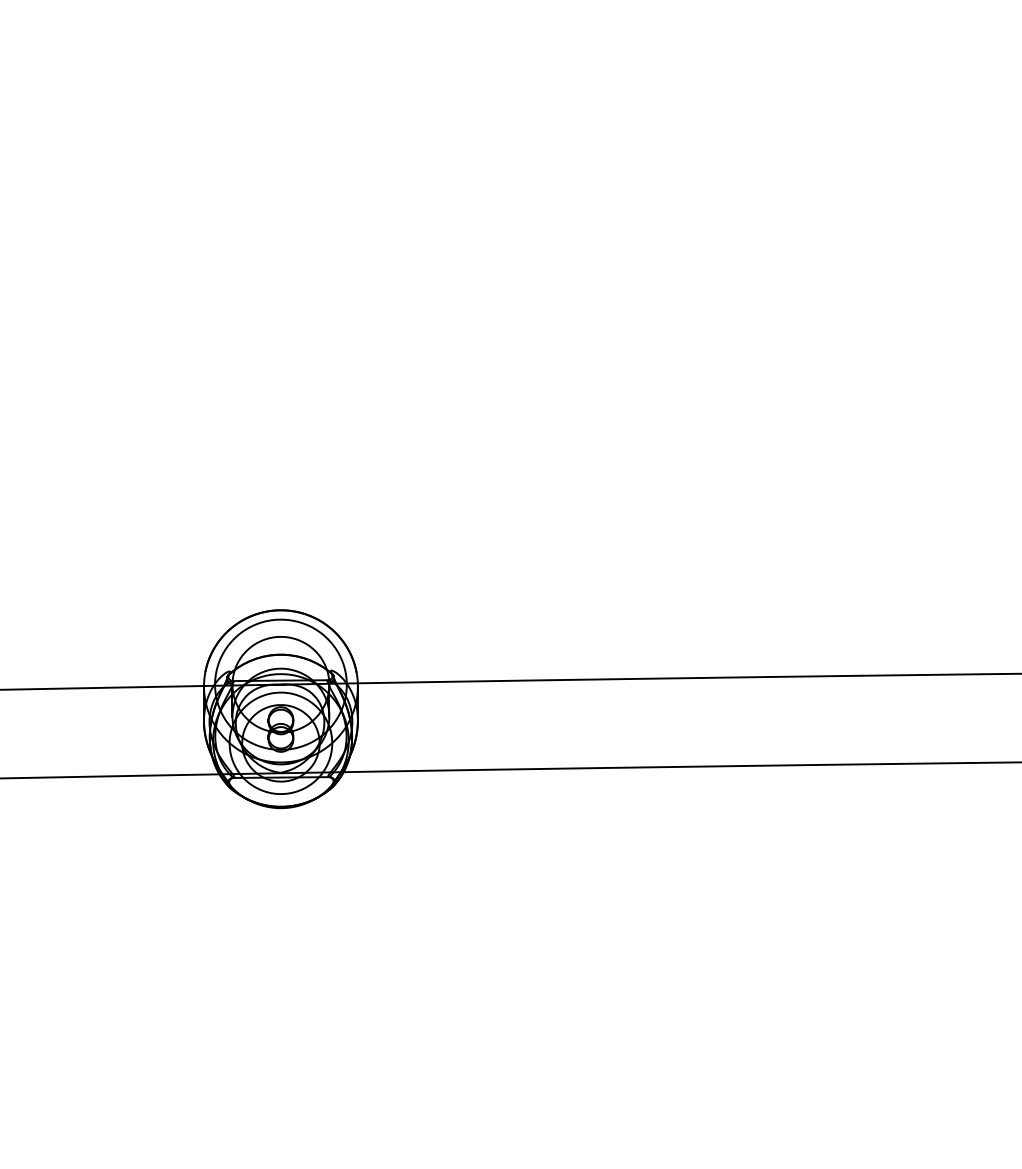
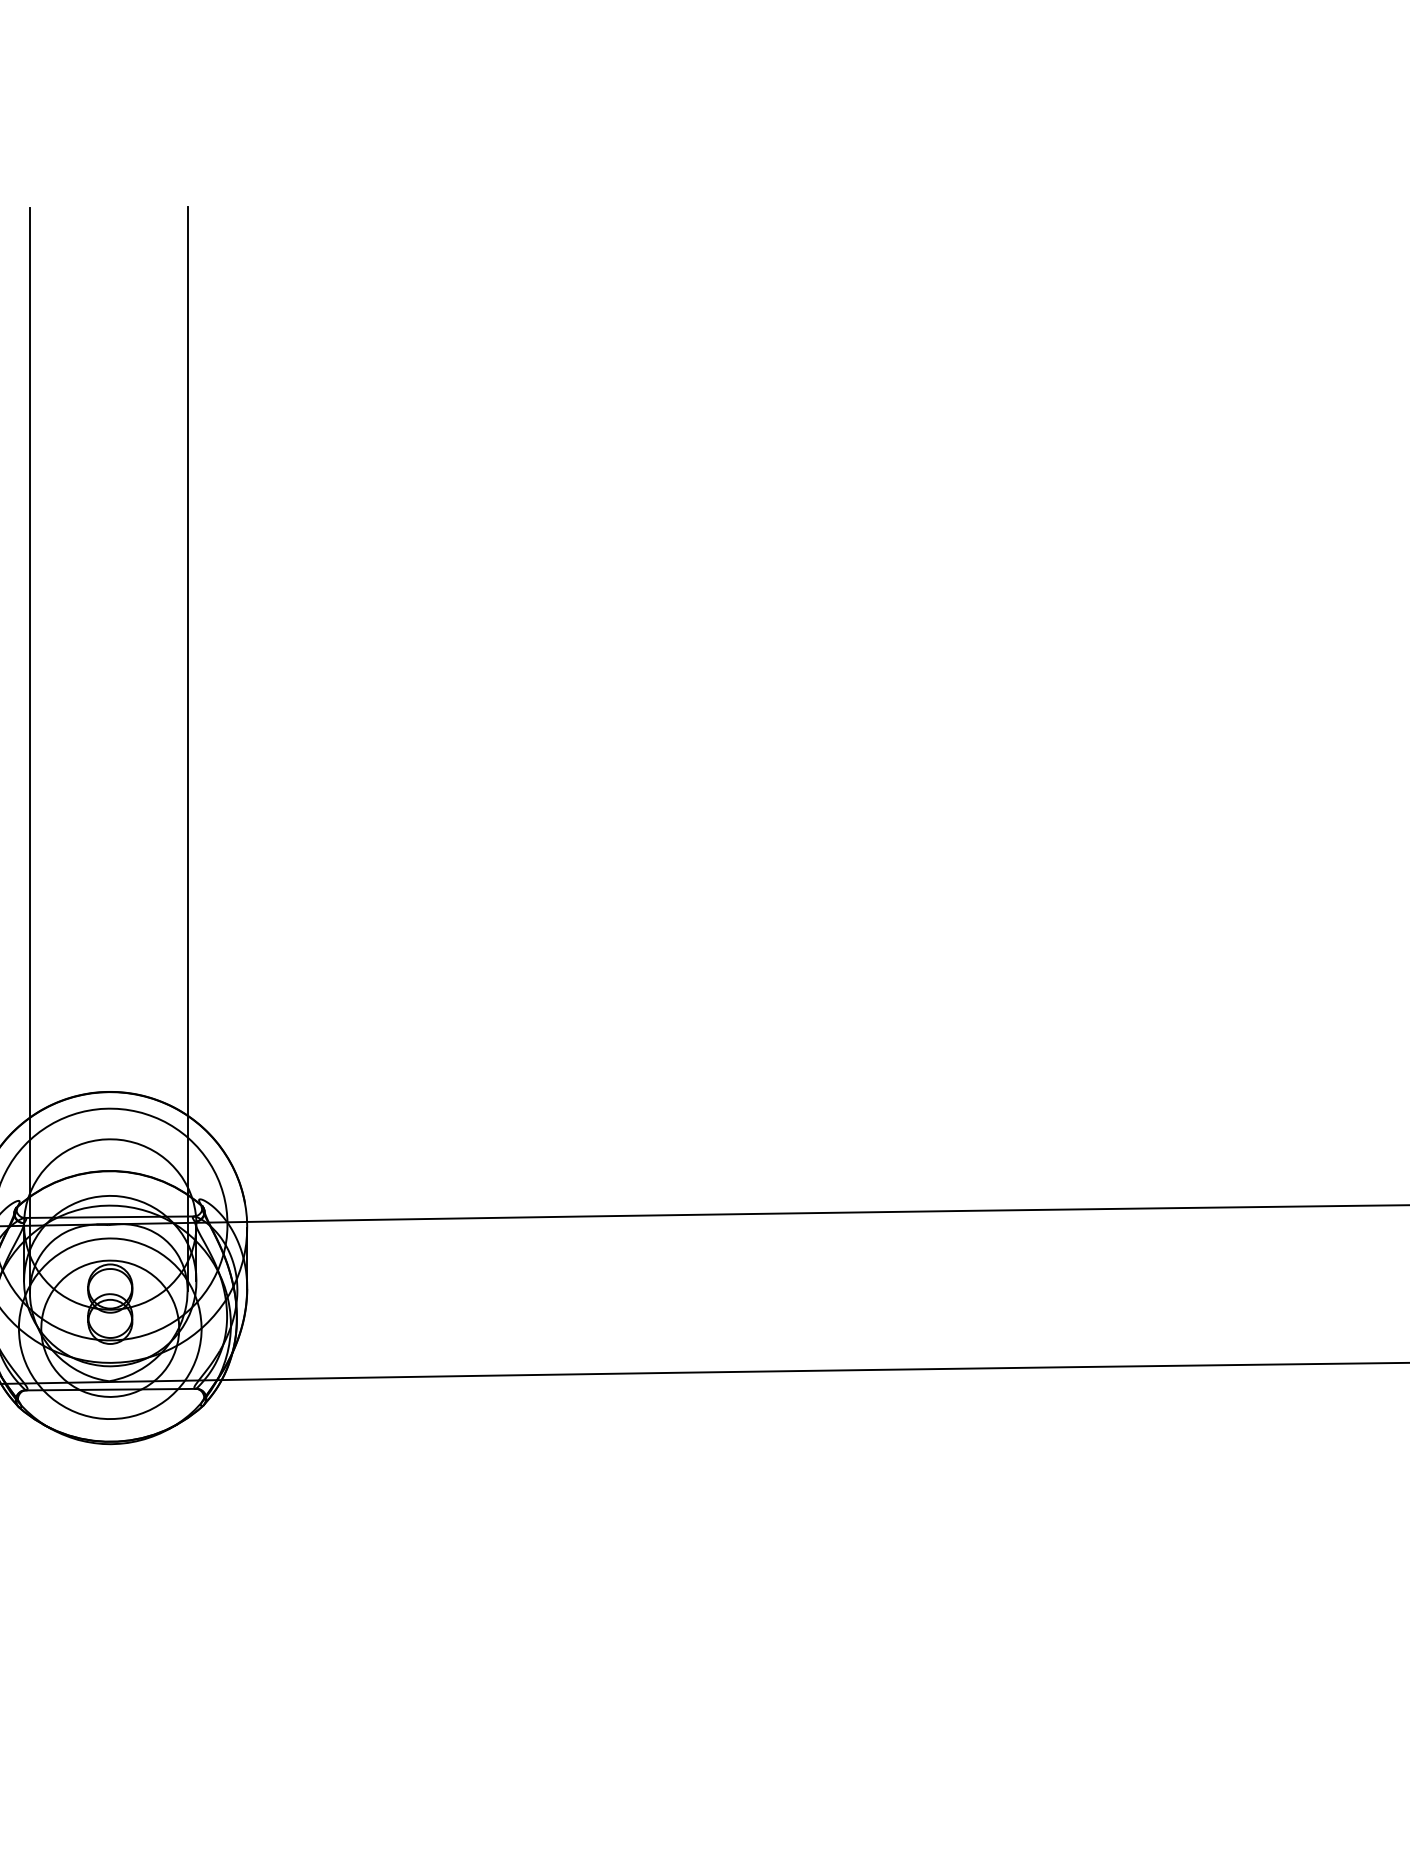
line: (324, 417) -> (187, 748), added
line: (235, 418) -> (29, 750), added

